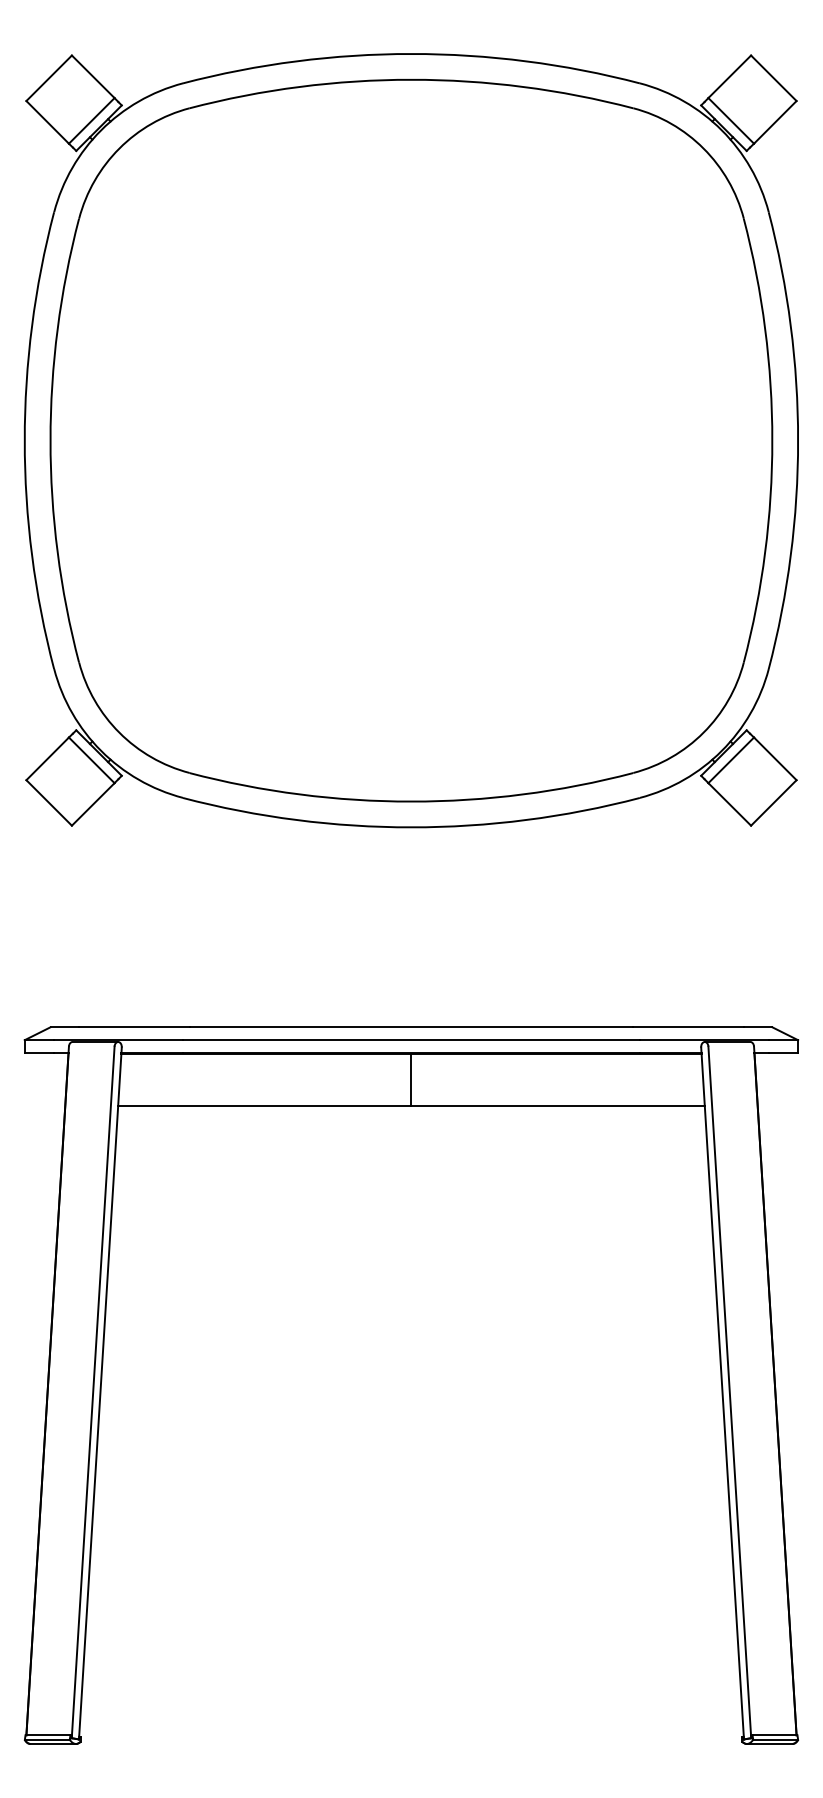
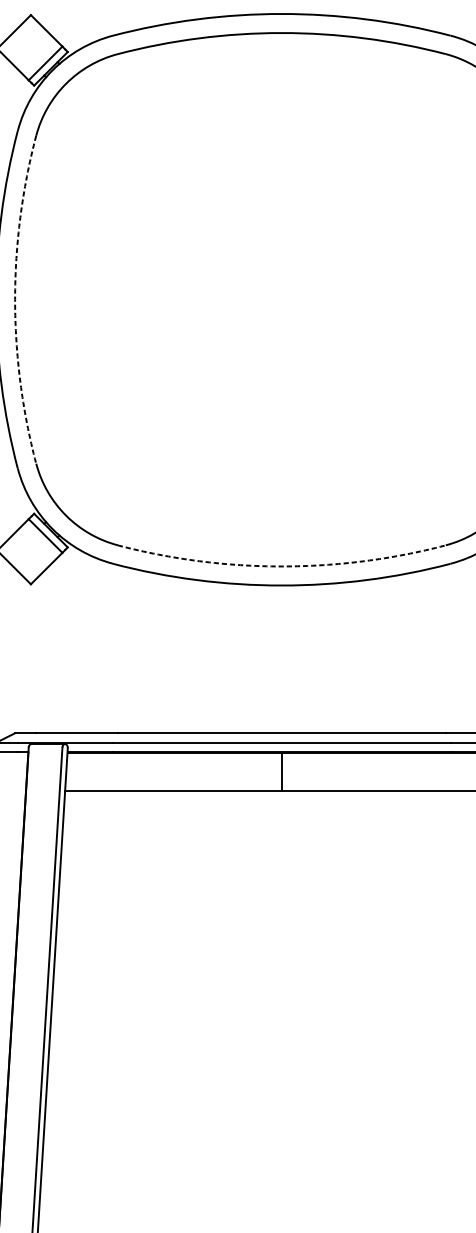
arc: (50, 440) -> (15, 299), solid -> dashed
arc: (411, 801) -> (281, 566), solid -> dashed

